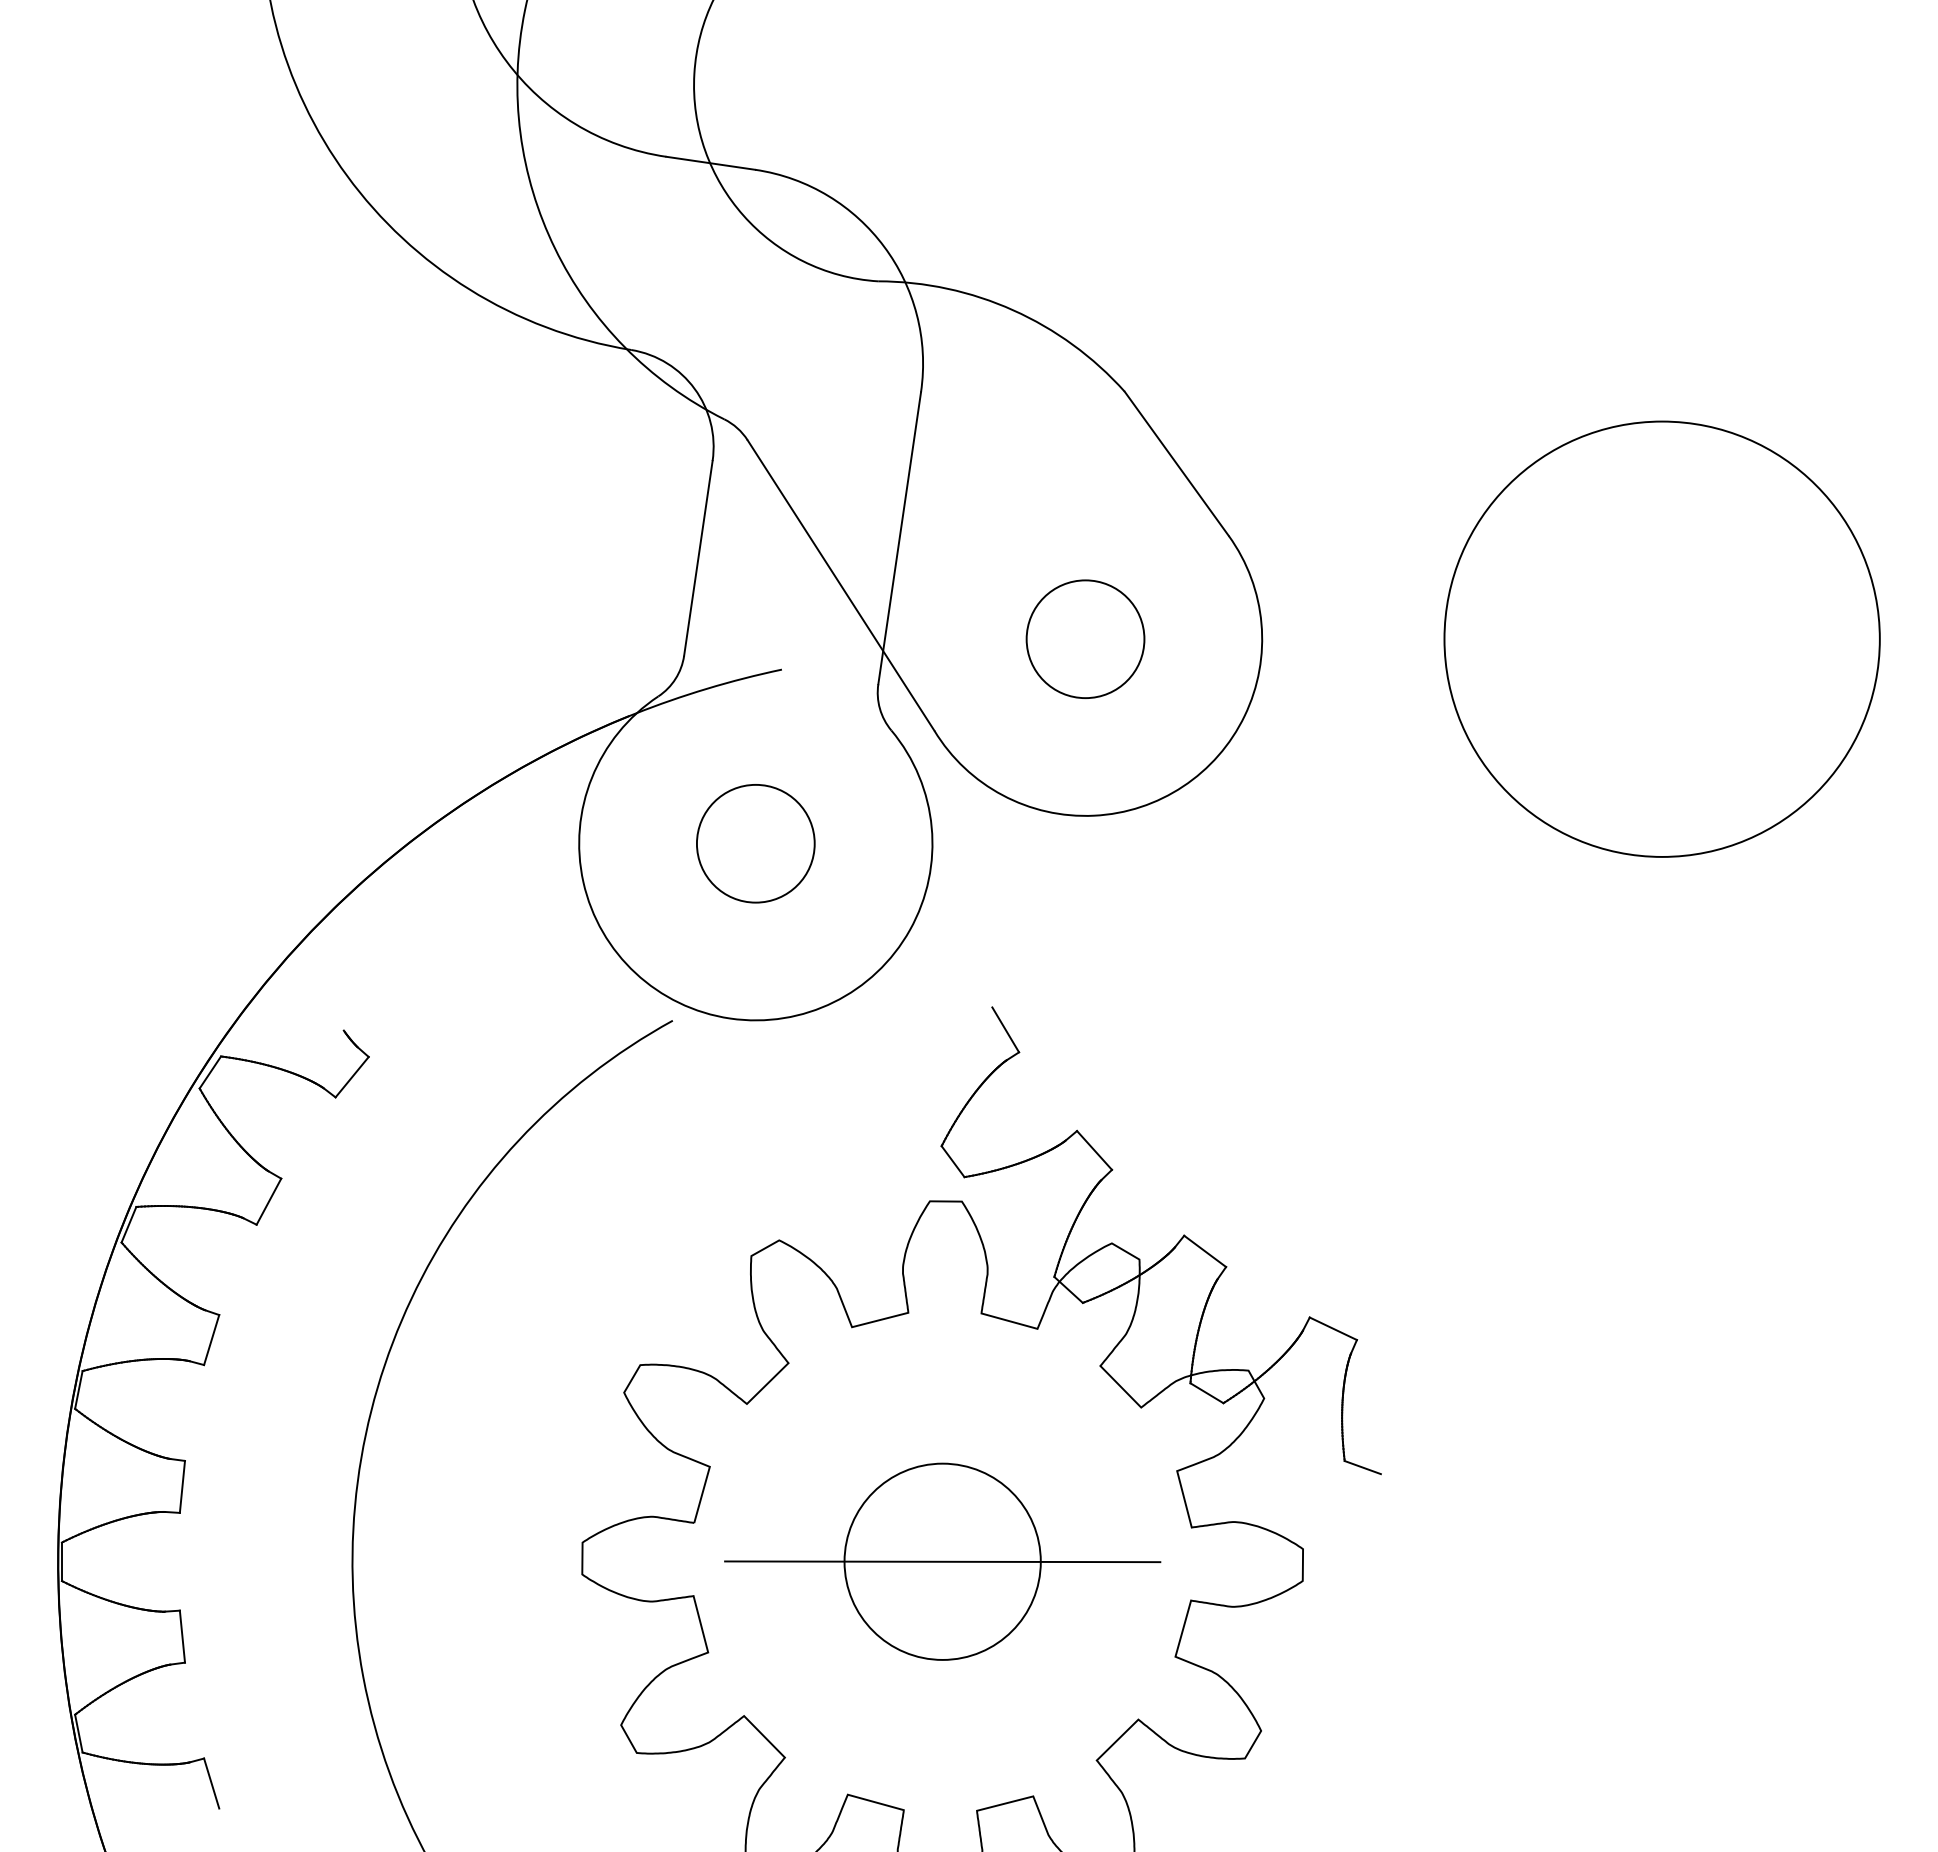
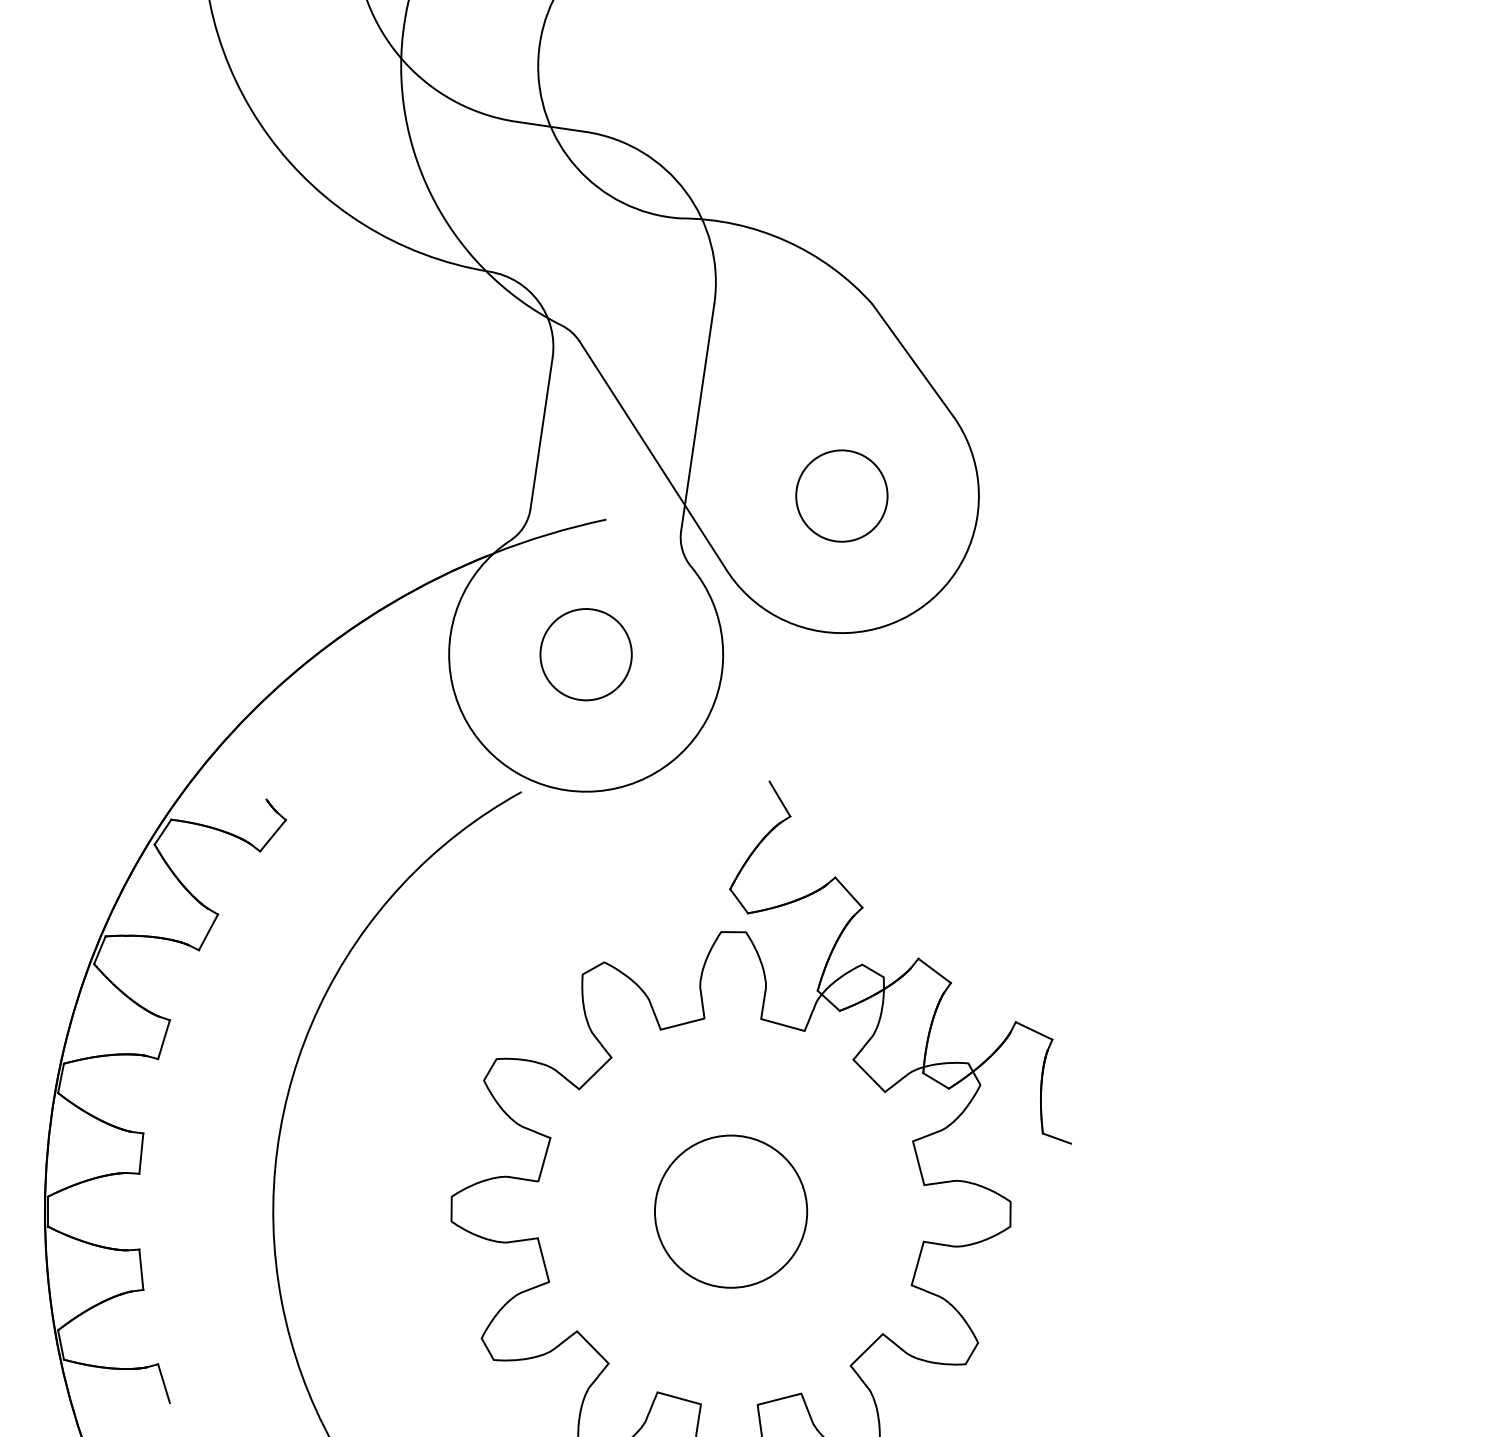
circle: (1661, 638) -> (1288, 495), removed
line: (942, 1561) -> (730, 1211), removed

